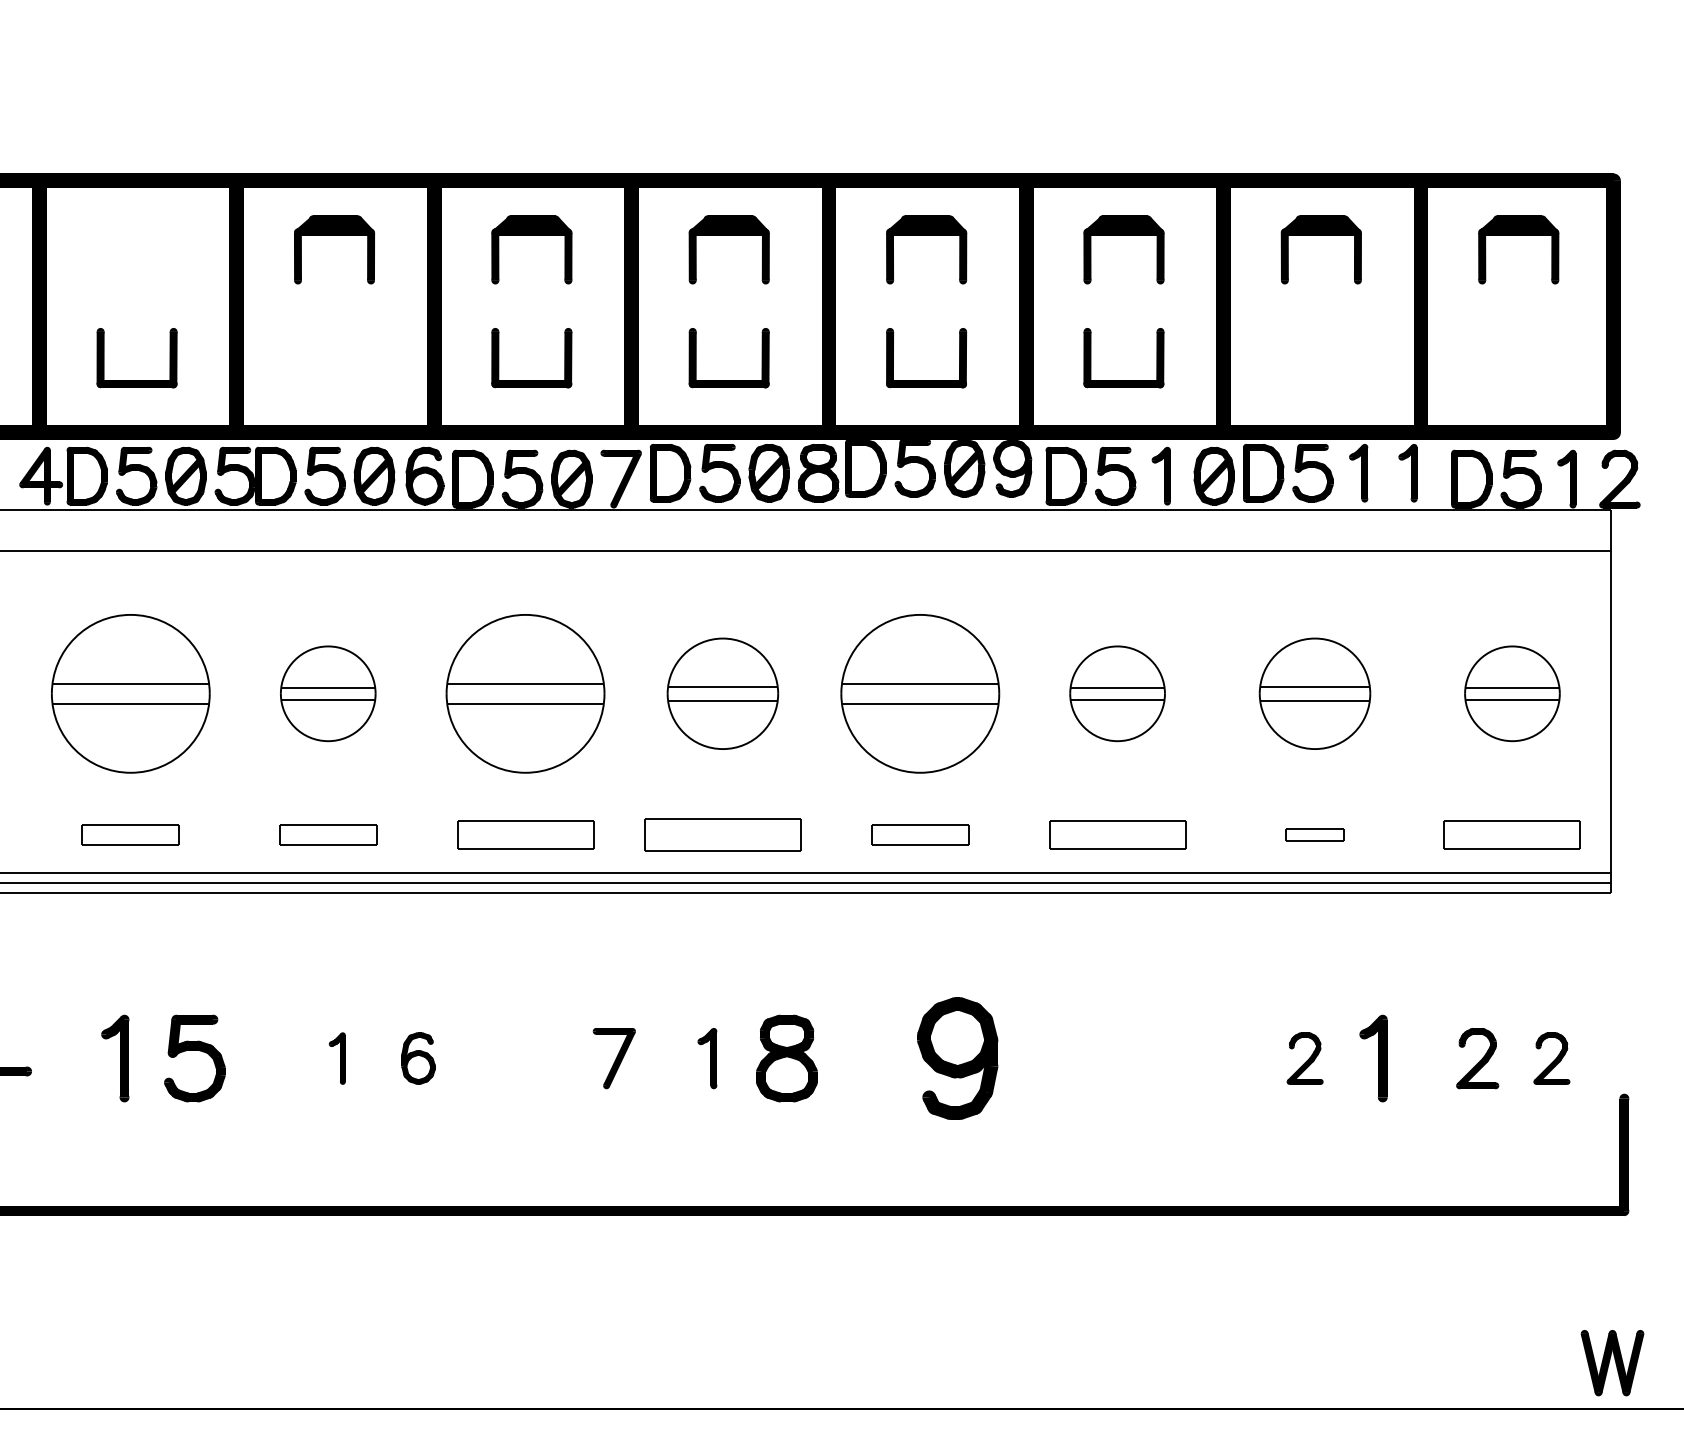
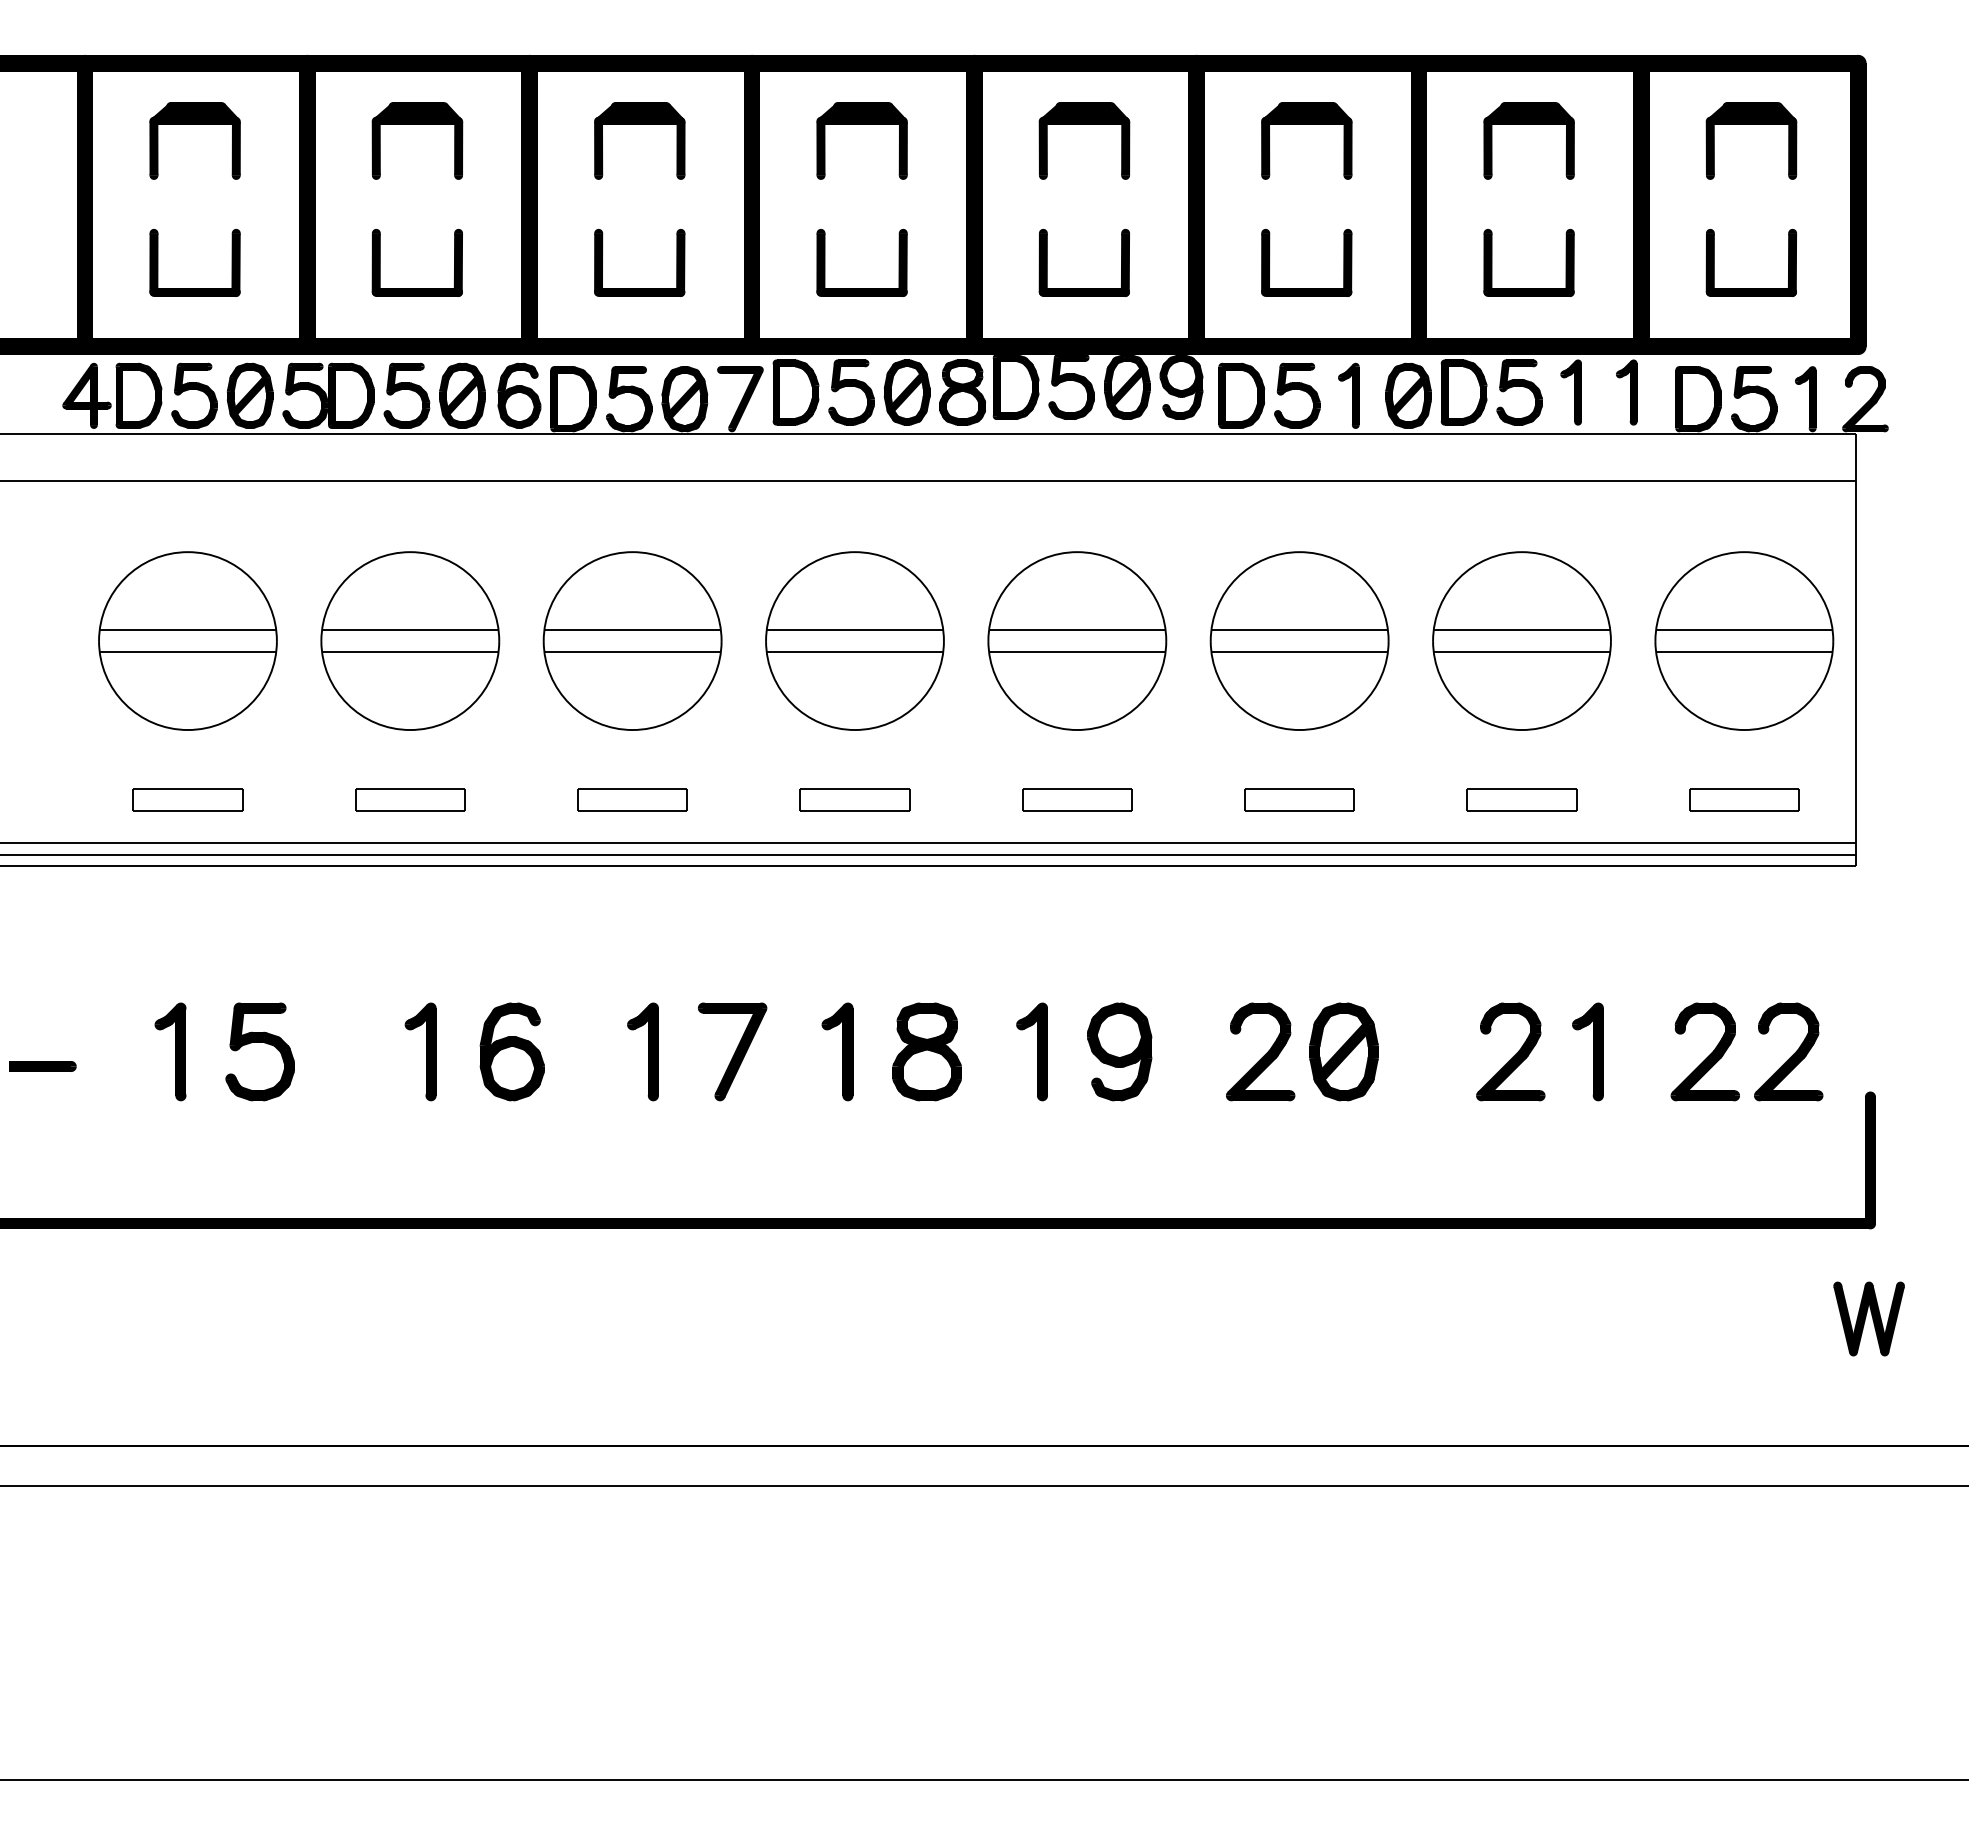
part: (136, 235) -> (194, 124), added
part: (333, 380) -> (416, 288), added
part: (1320, 380) -> (1528, 288), added
part: (1518, 380) -> (1751, 288), added
part: (328, 693) -> (410, 640), size x1.67
part: (722, 693) -> (854, 640), size x1.43
part: (1117, 693) -> (1299, 640), size x1.67
part: (1314, 693) -> (1521, 640), size x1.43
part: (1512, 693) -> (1744, 640), size x1.67
part: (525, 834) -> (632, 799), size x0.71
part: (722, 834) -> (854, 799), size x0.62
part: (1117, 834) -> (1299, 799), size x0.71
part: (1314, 834) -> (1521, 799), size x1.67
part: (1512, 834) -> (1744, 799), size x0.71
part: (337, 1058) -> (420, 1051), size x1.67
part: (417, 1058) -> (511, 1051), size x1.67
part: (534, 1058) -> (642, 1051), added
part: (614, 1058) -> (732, 1051), size x1.43
part: (707, 1058) -> (837, 1051), size x1.43
part: (879, 1058) -> (1031, 1051), added
part: (957, 1058) -> (1119, 1051), size x0.71
part: (1082, 1058) -> (1260, 1051), added
part: (1156, 1058) -> (1343, 1051), added
part: (1304, 1058) -> (1510, 1051), size x1.67
part: (1477, 1058) -> (1704, 1051), size x1.43
part: (1551, 1058) -> (1788, 1051), size x1.67
part: (1611, 1362) -> (1868, 1318), moved

